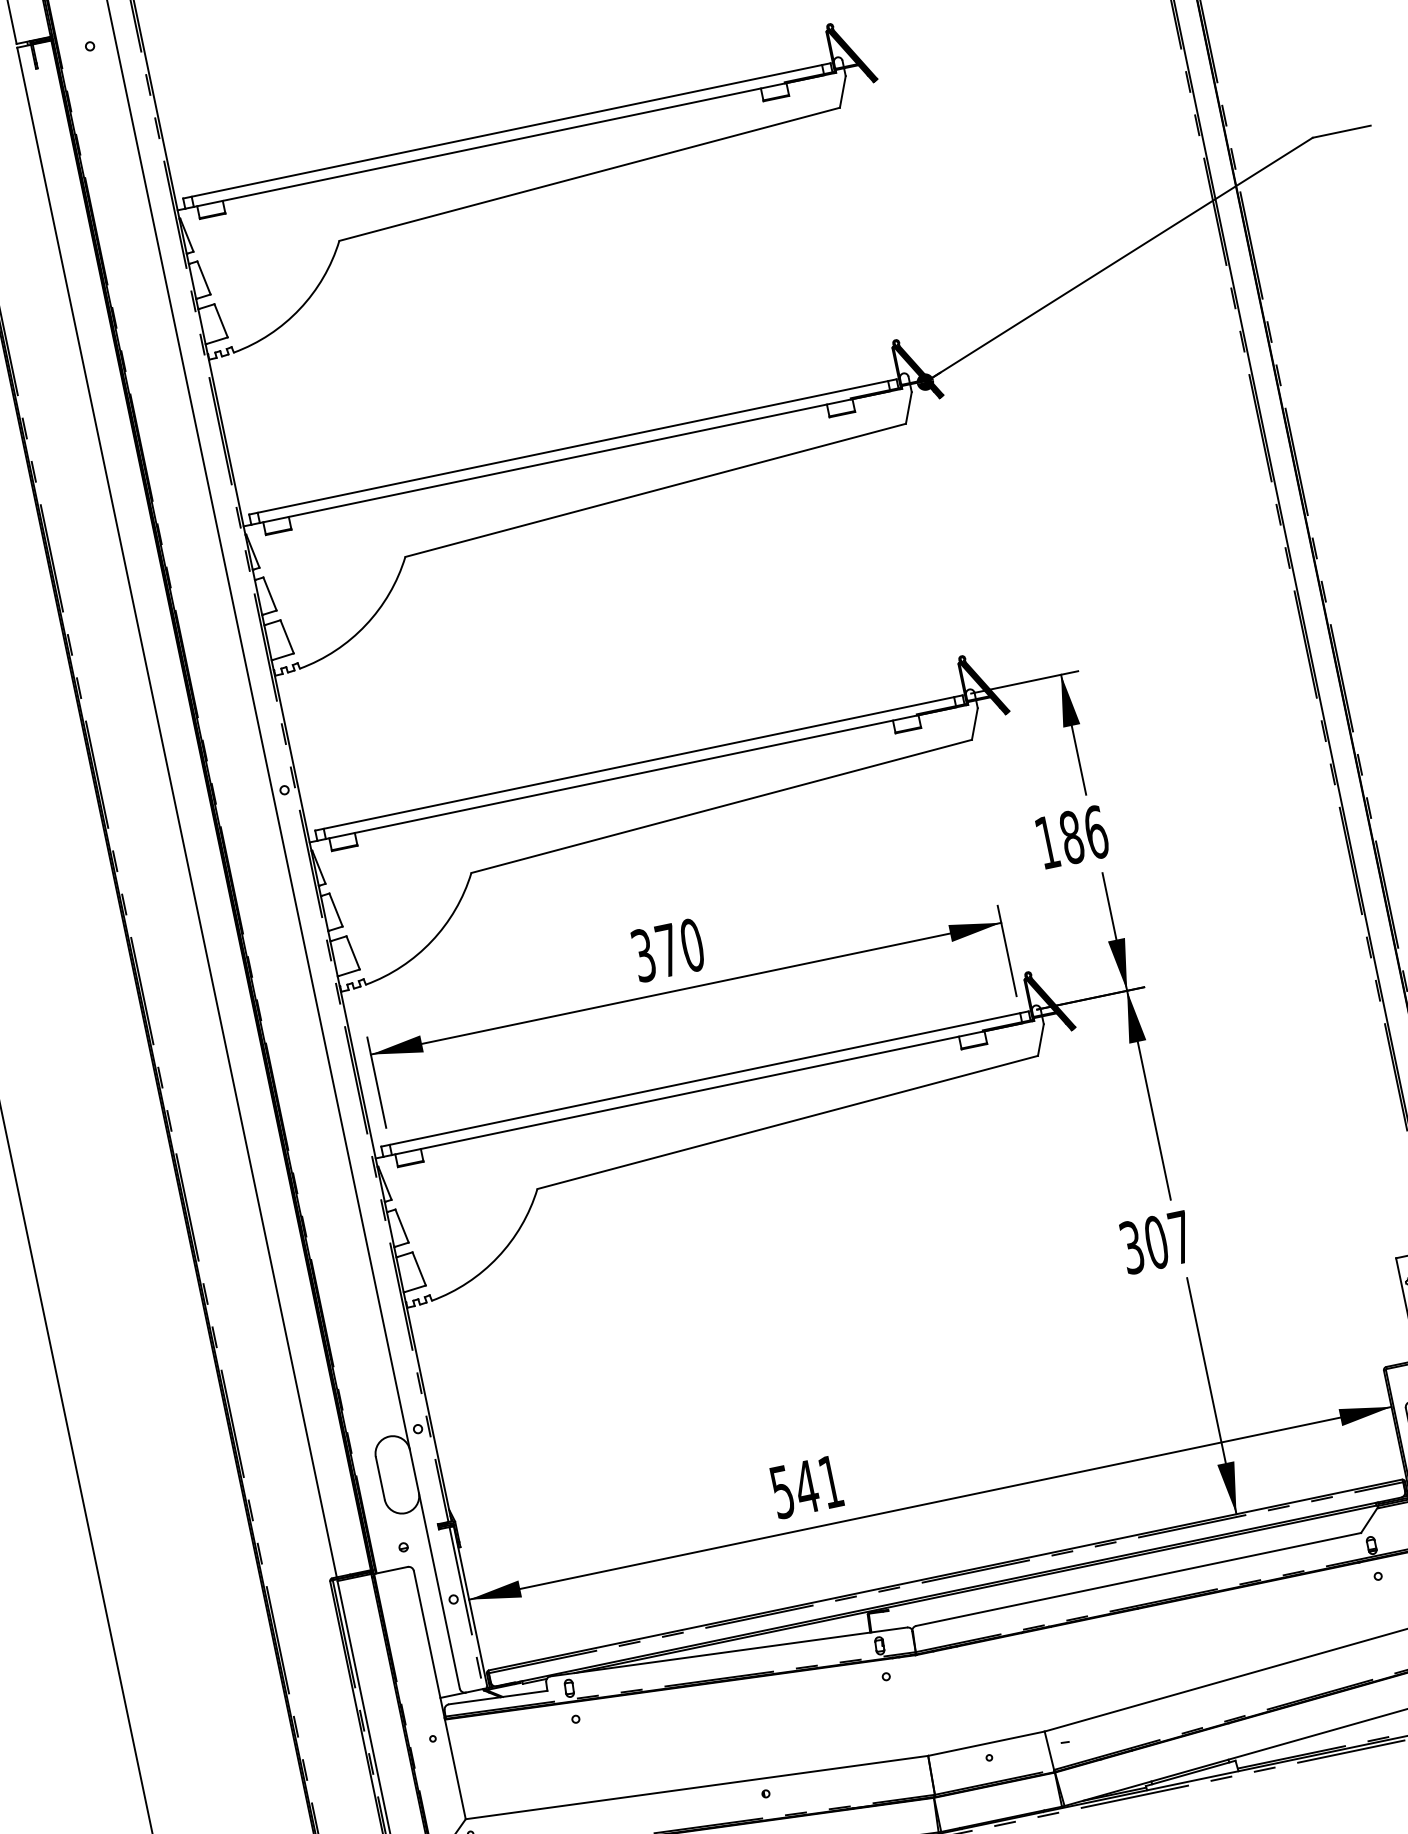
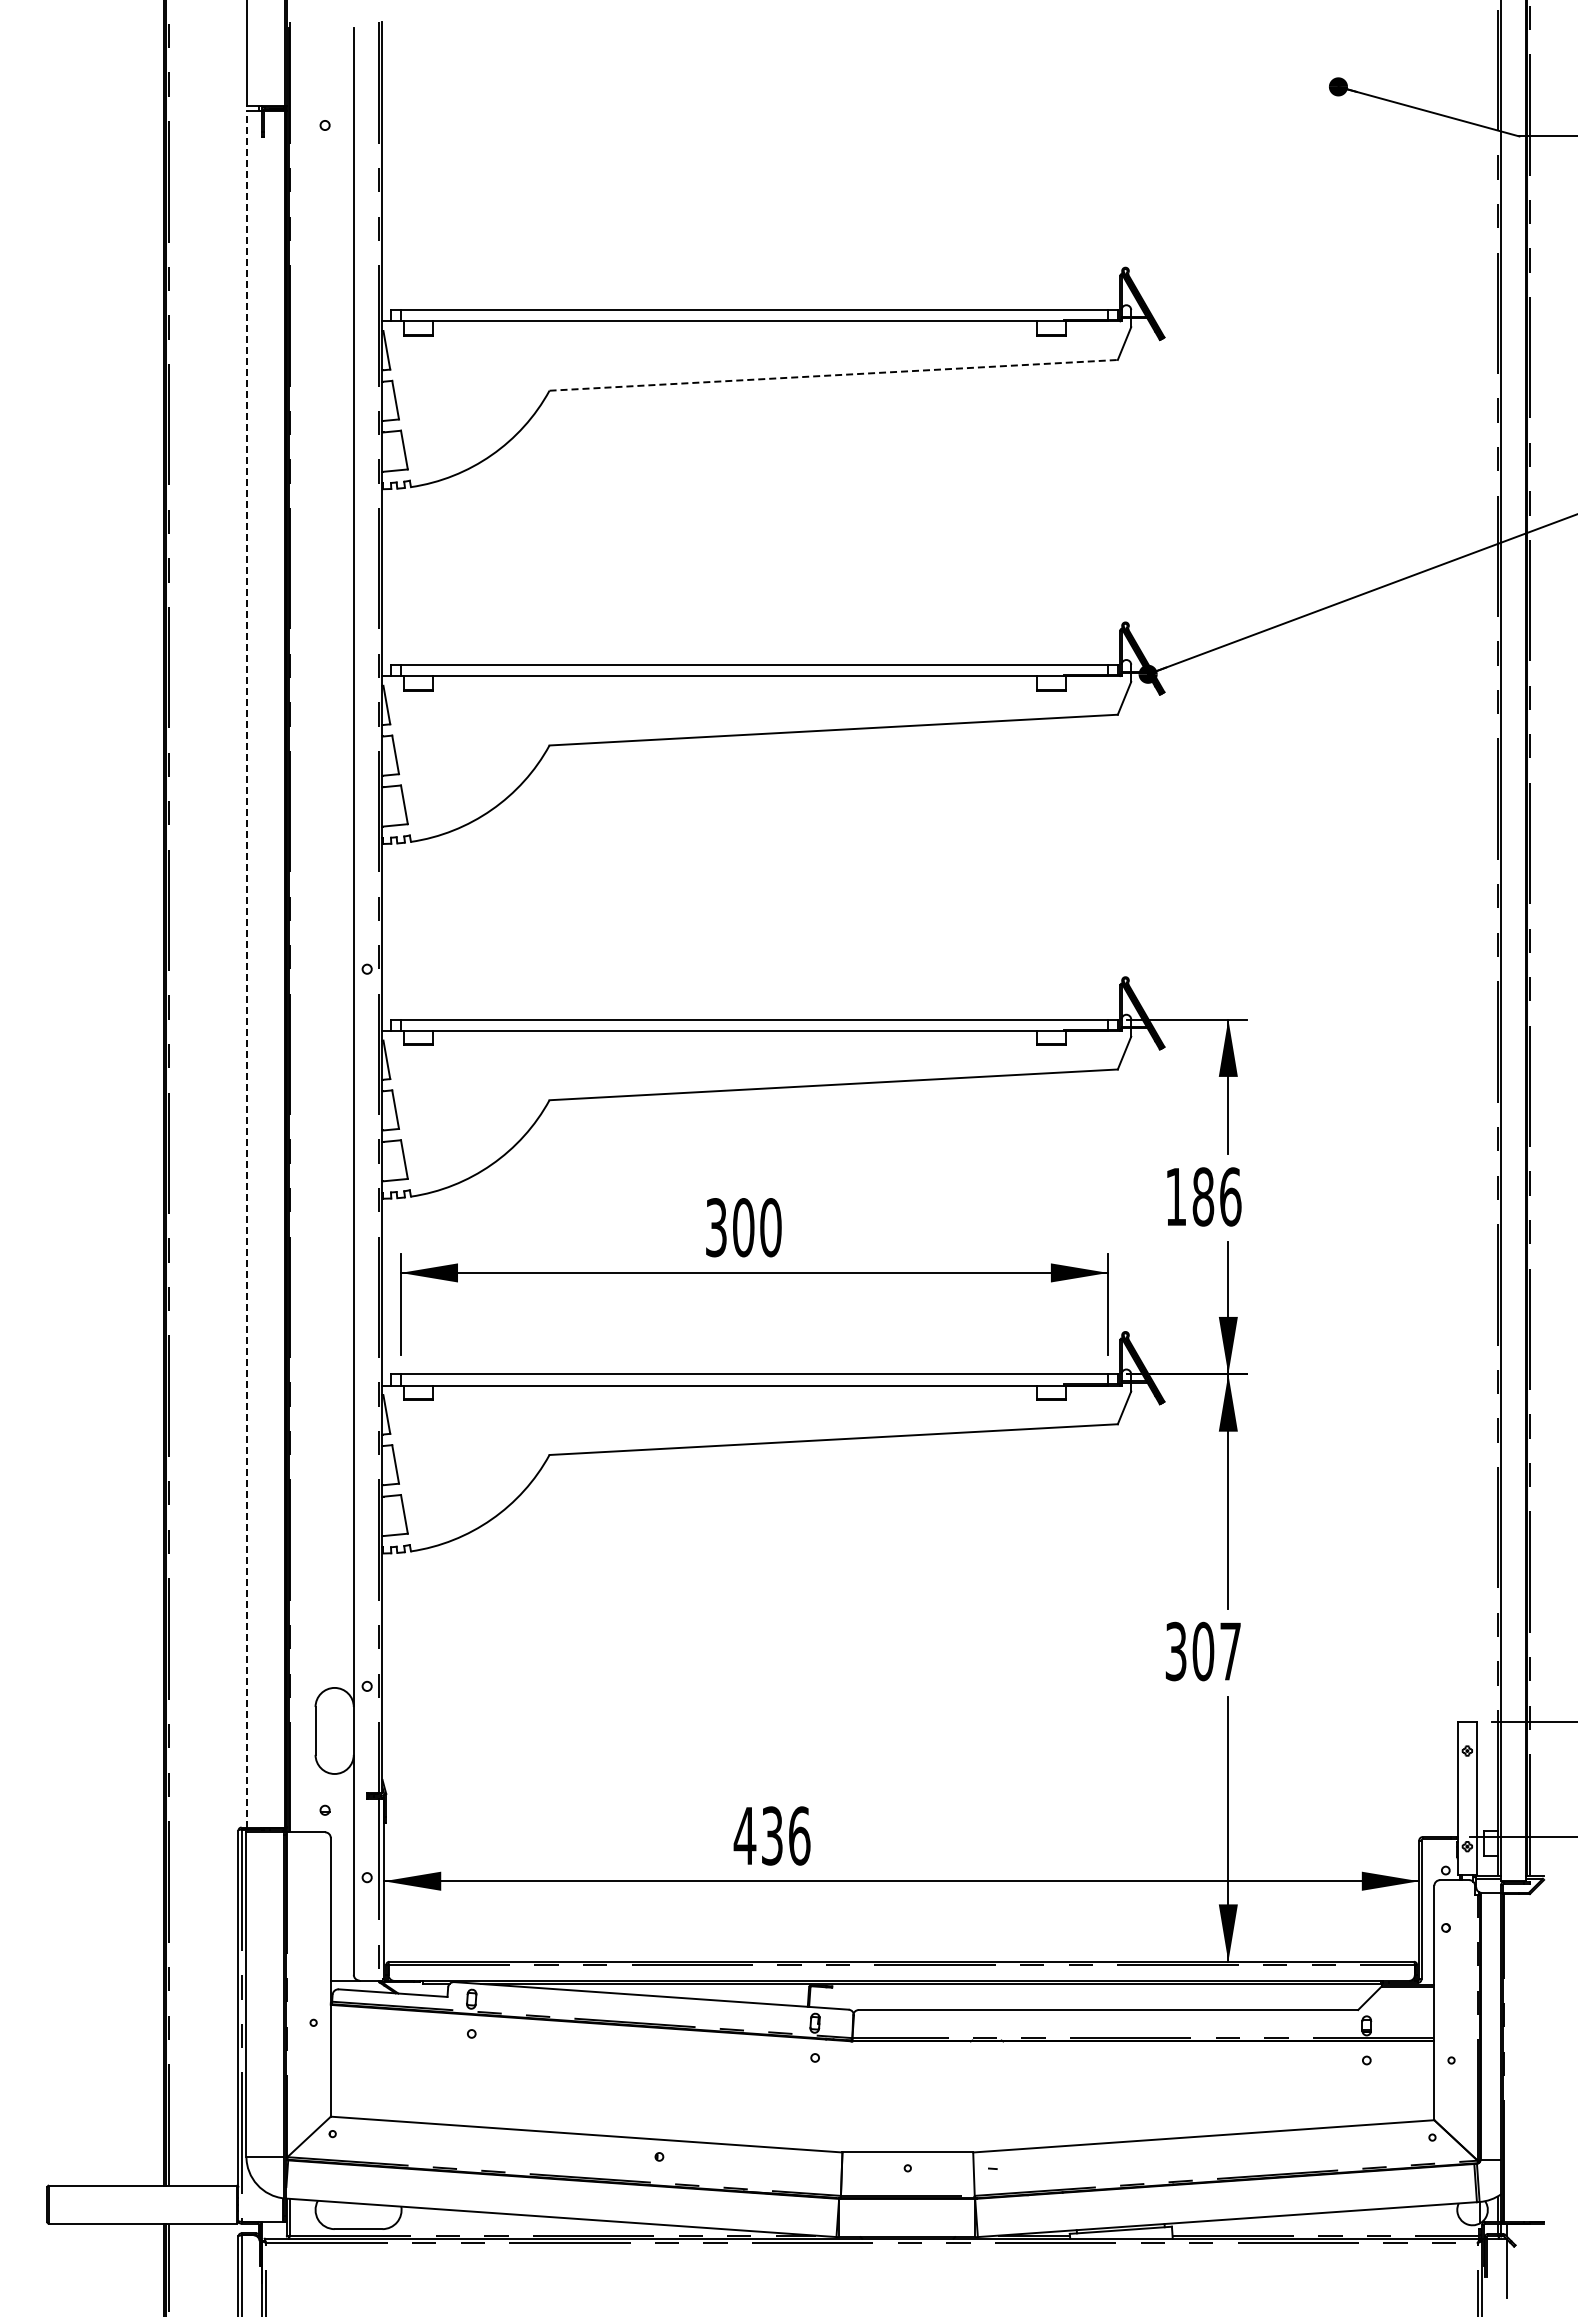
line: (589, 174) -> (833, 375), solid -> dashed
line: (176, 812) -> (246, 968), solid -> dashed
text: (667, 950) -> (743, 1227), 370 -> 300
text: (805, 1486) -> (771, 1835), 541 -> 436

